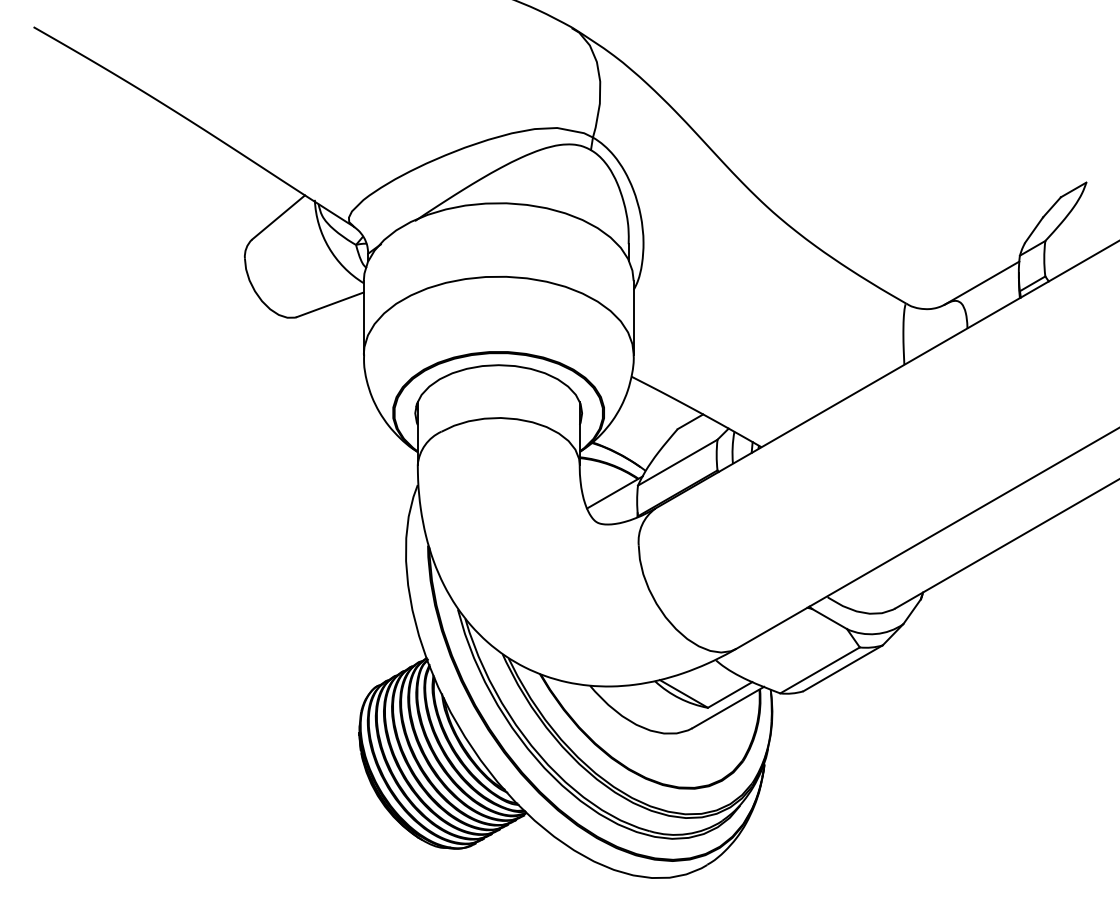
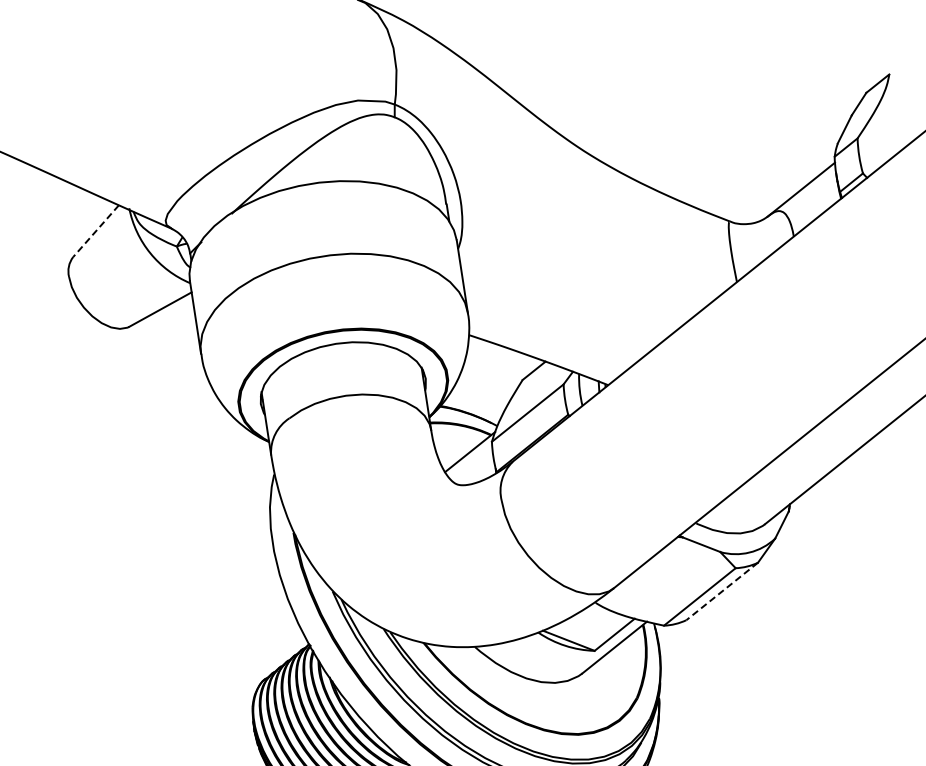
line: (278, 217) -> (96, 231), solid -> dashed
line: (843, 668) -> (722, 591), solid -> dashed

